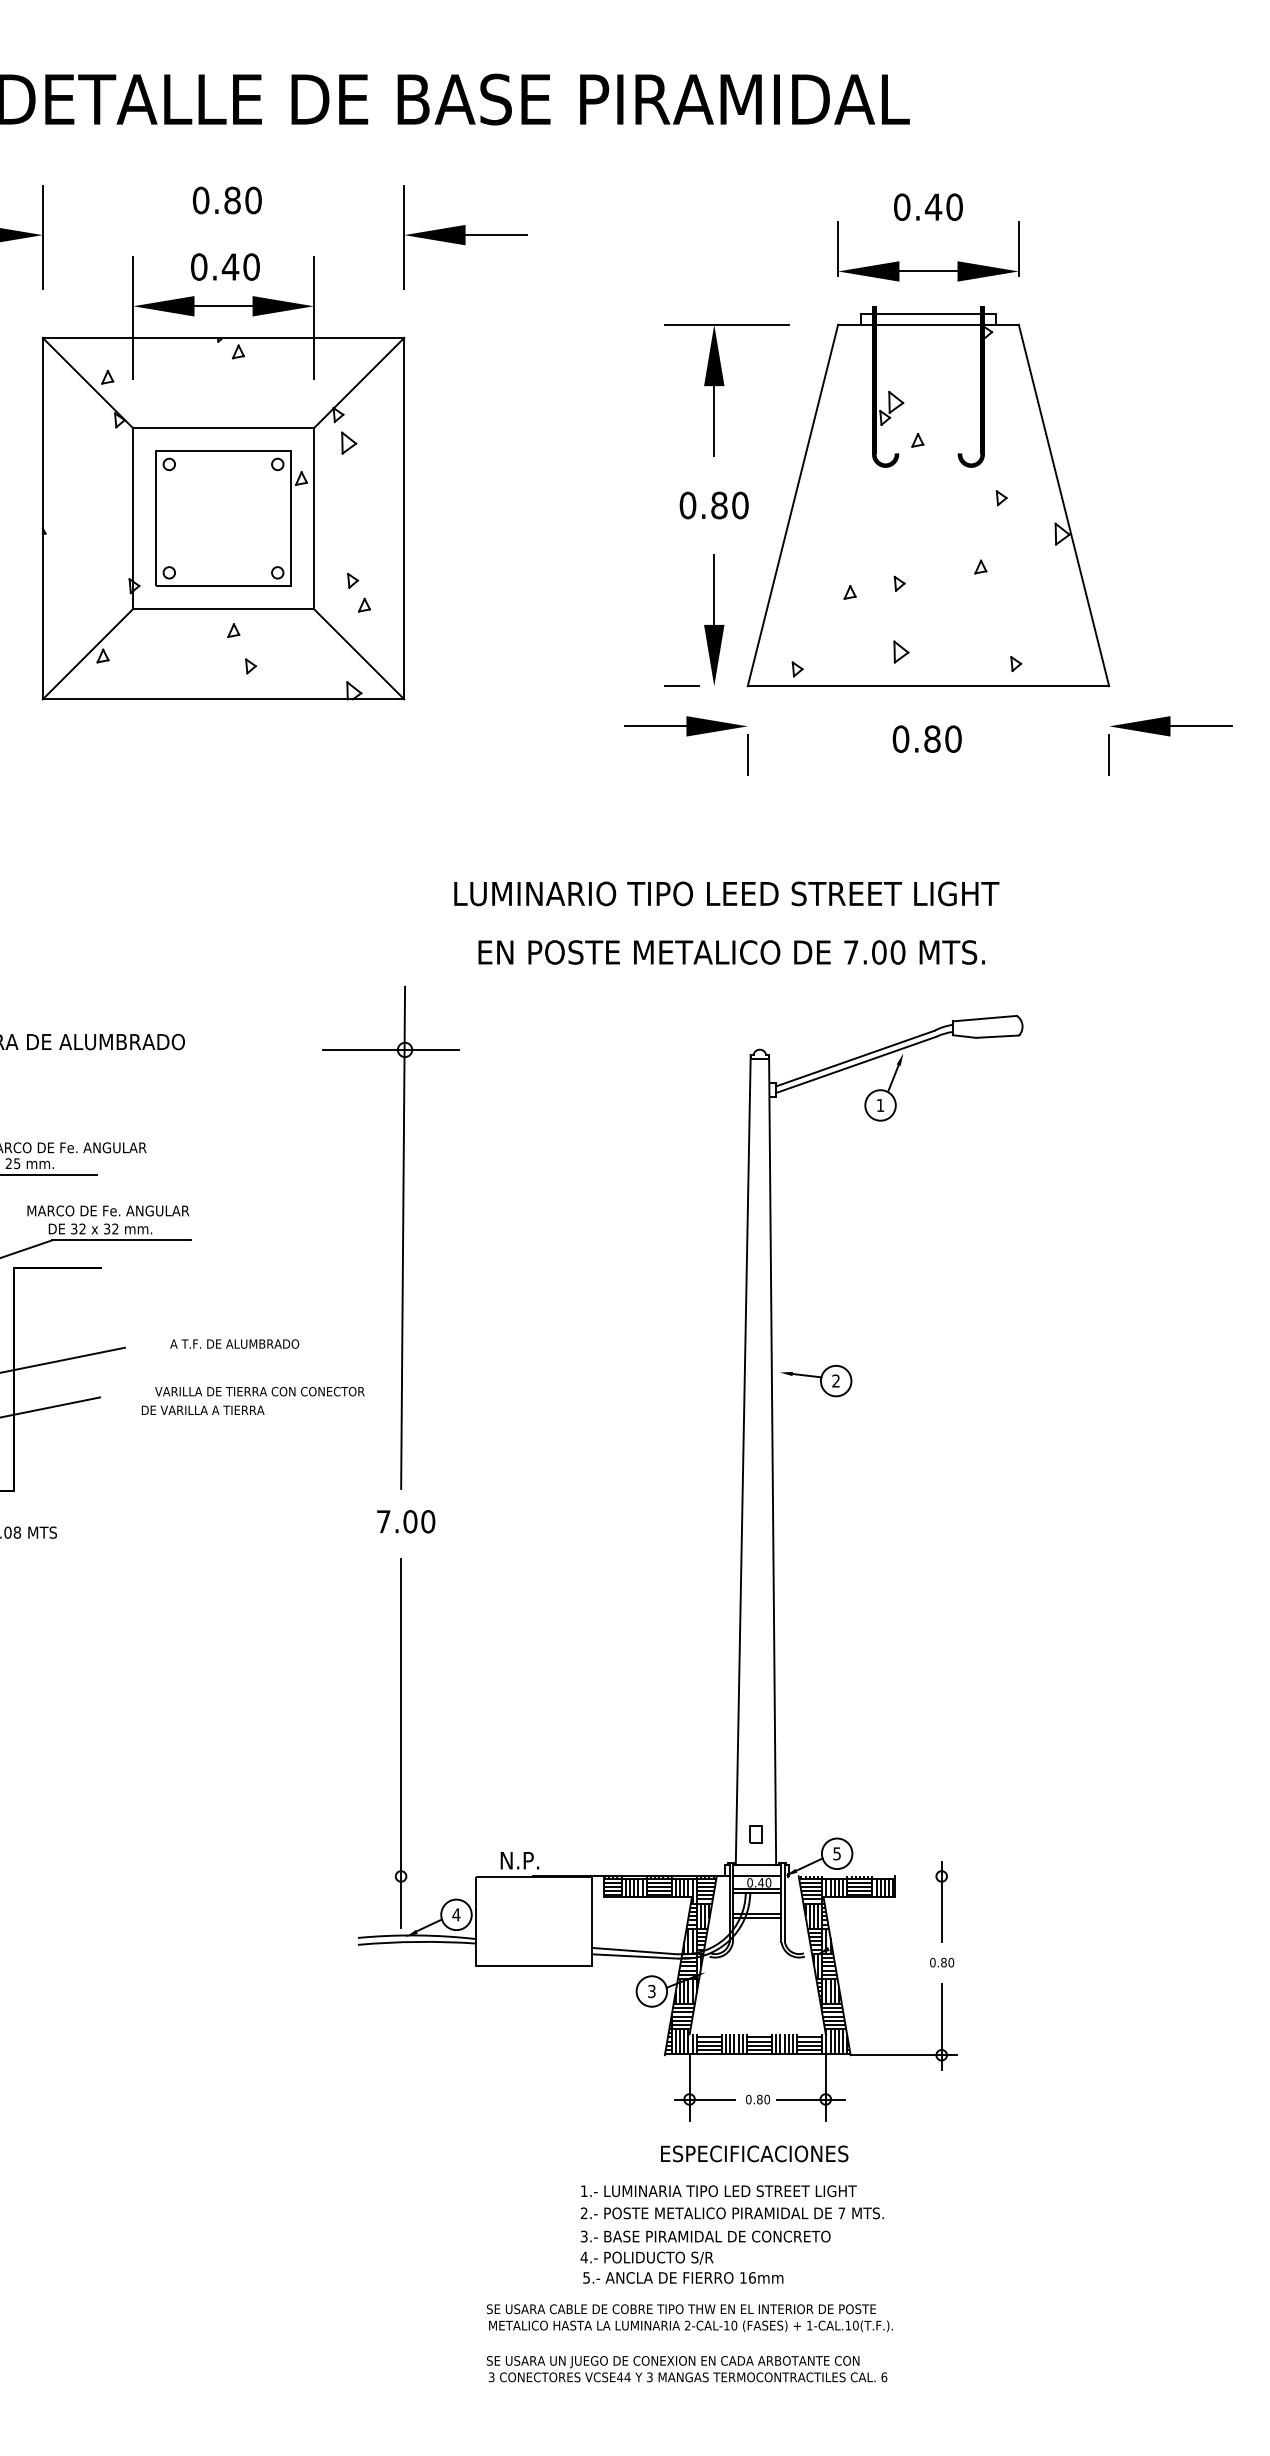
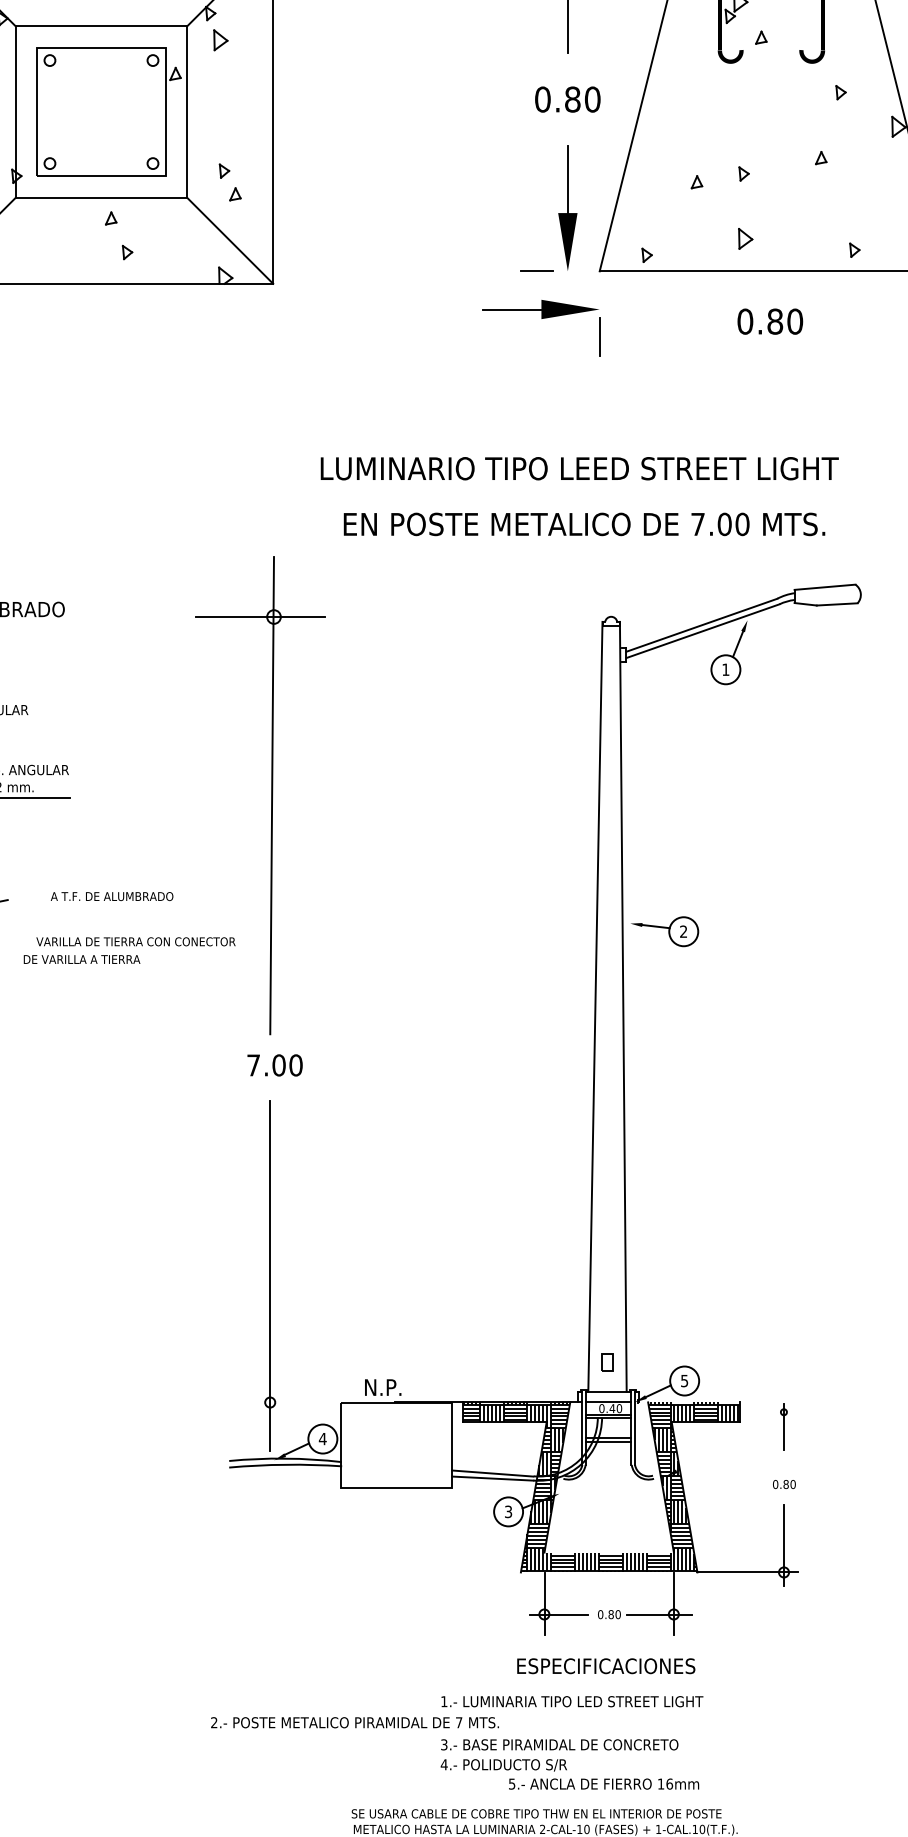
part: (941, 1901) -> (783, 1426), size x0.6
text: (731, 2213) -> (354, 1722), moved
text: (683, 2277) -> (604, 1783), moved

